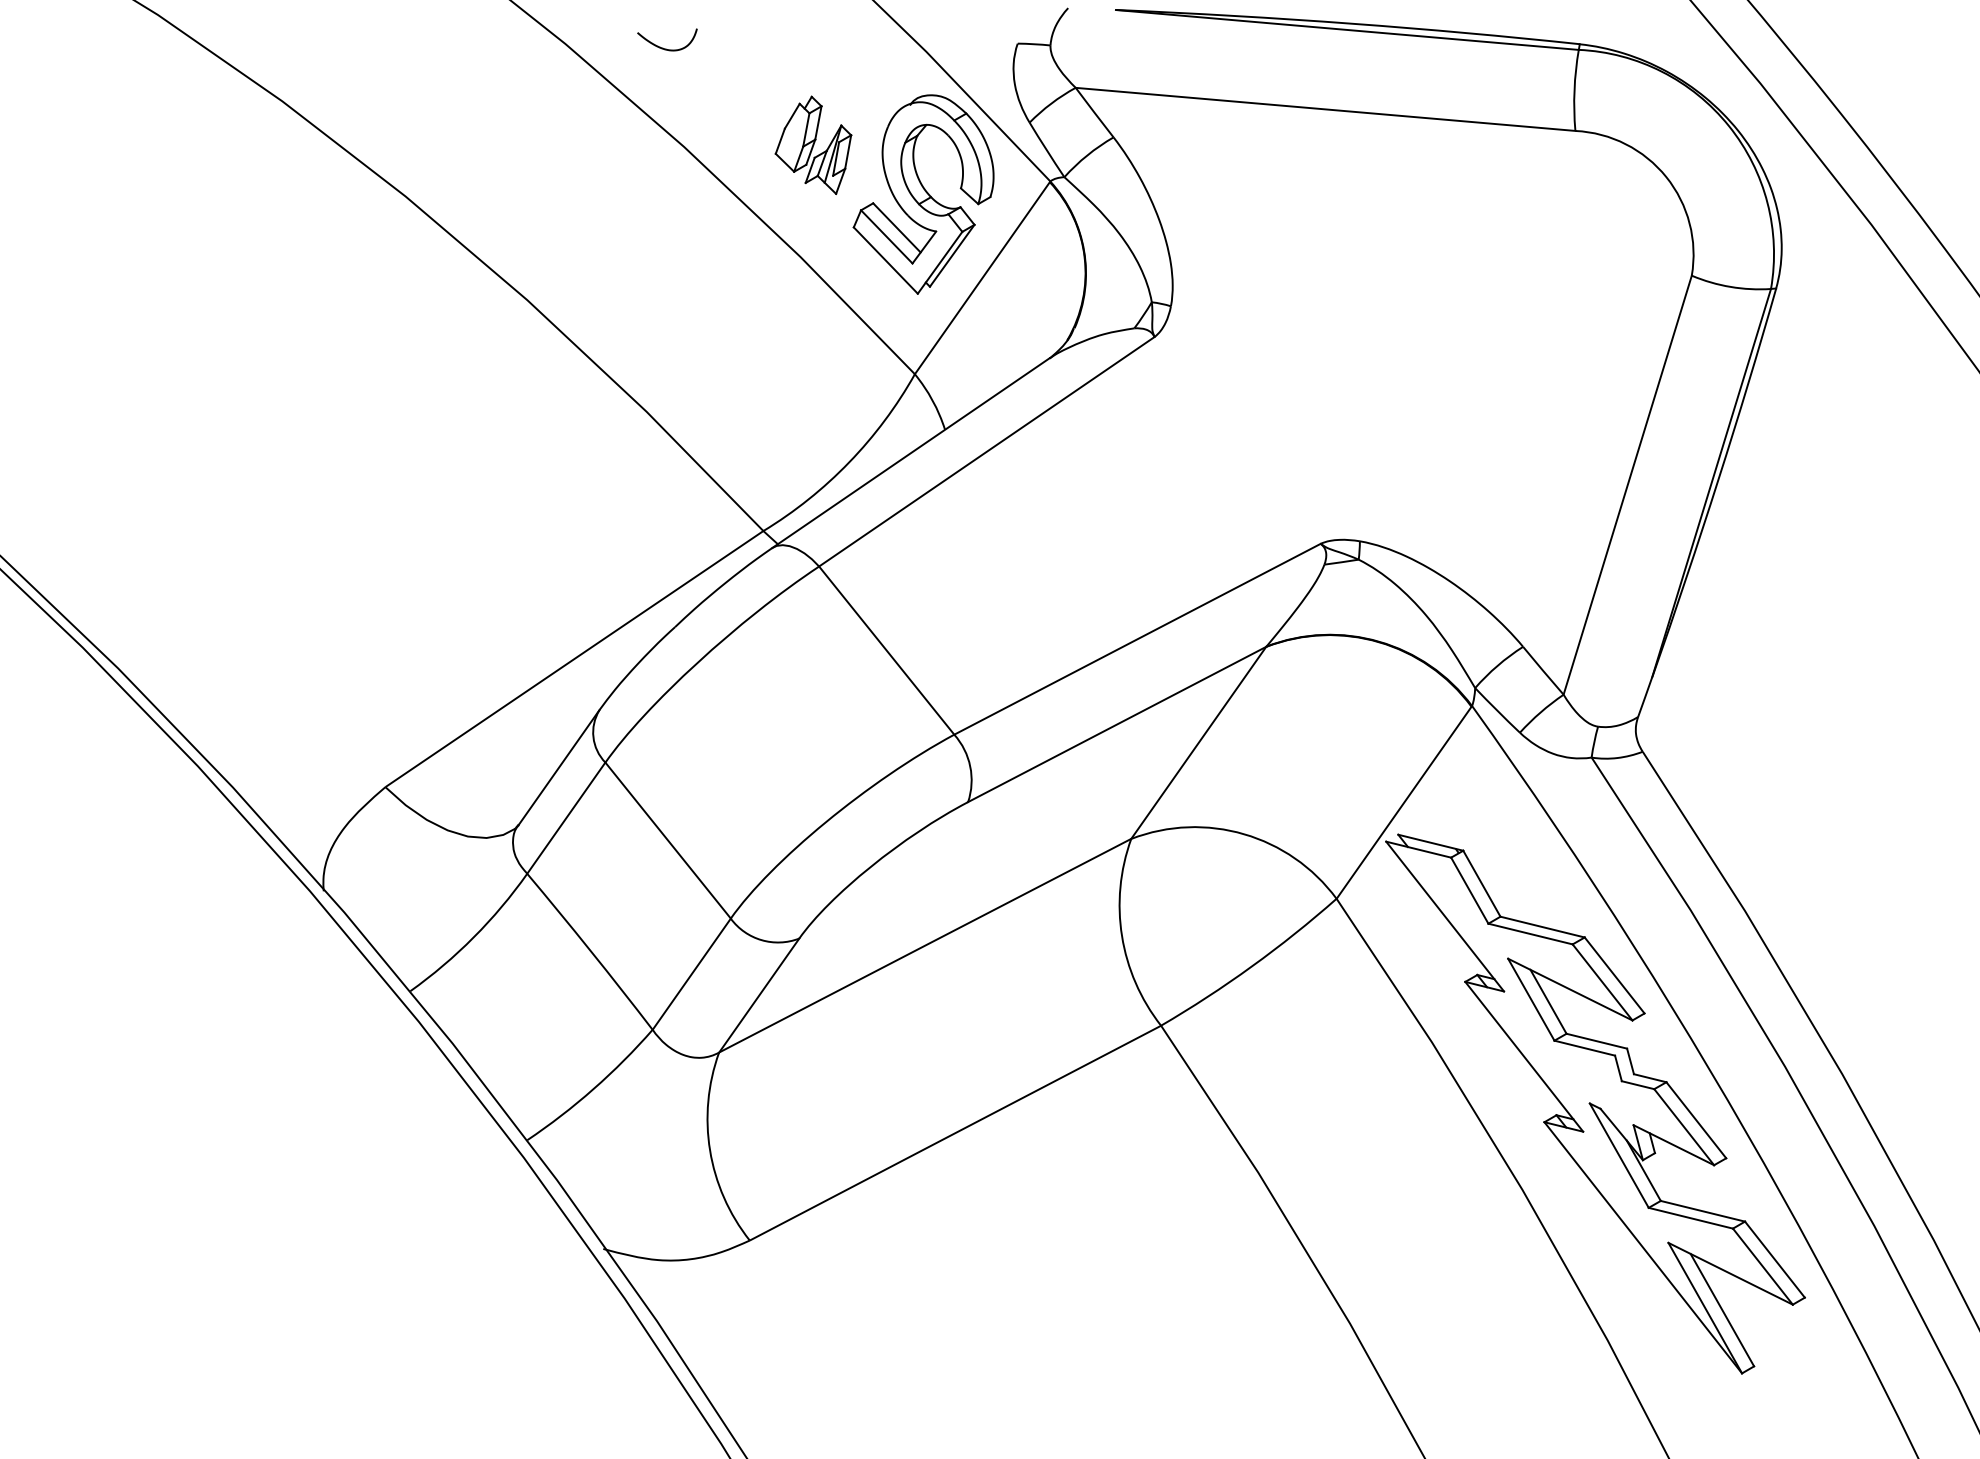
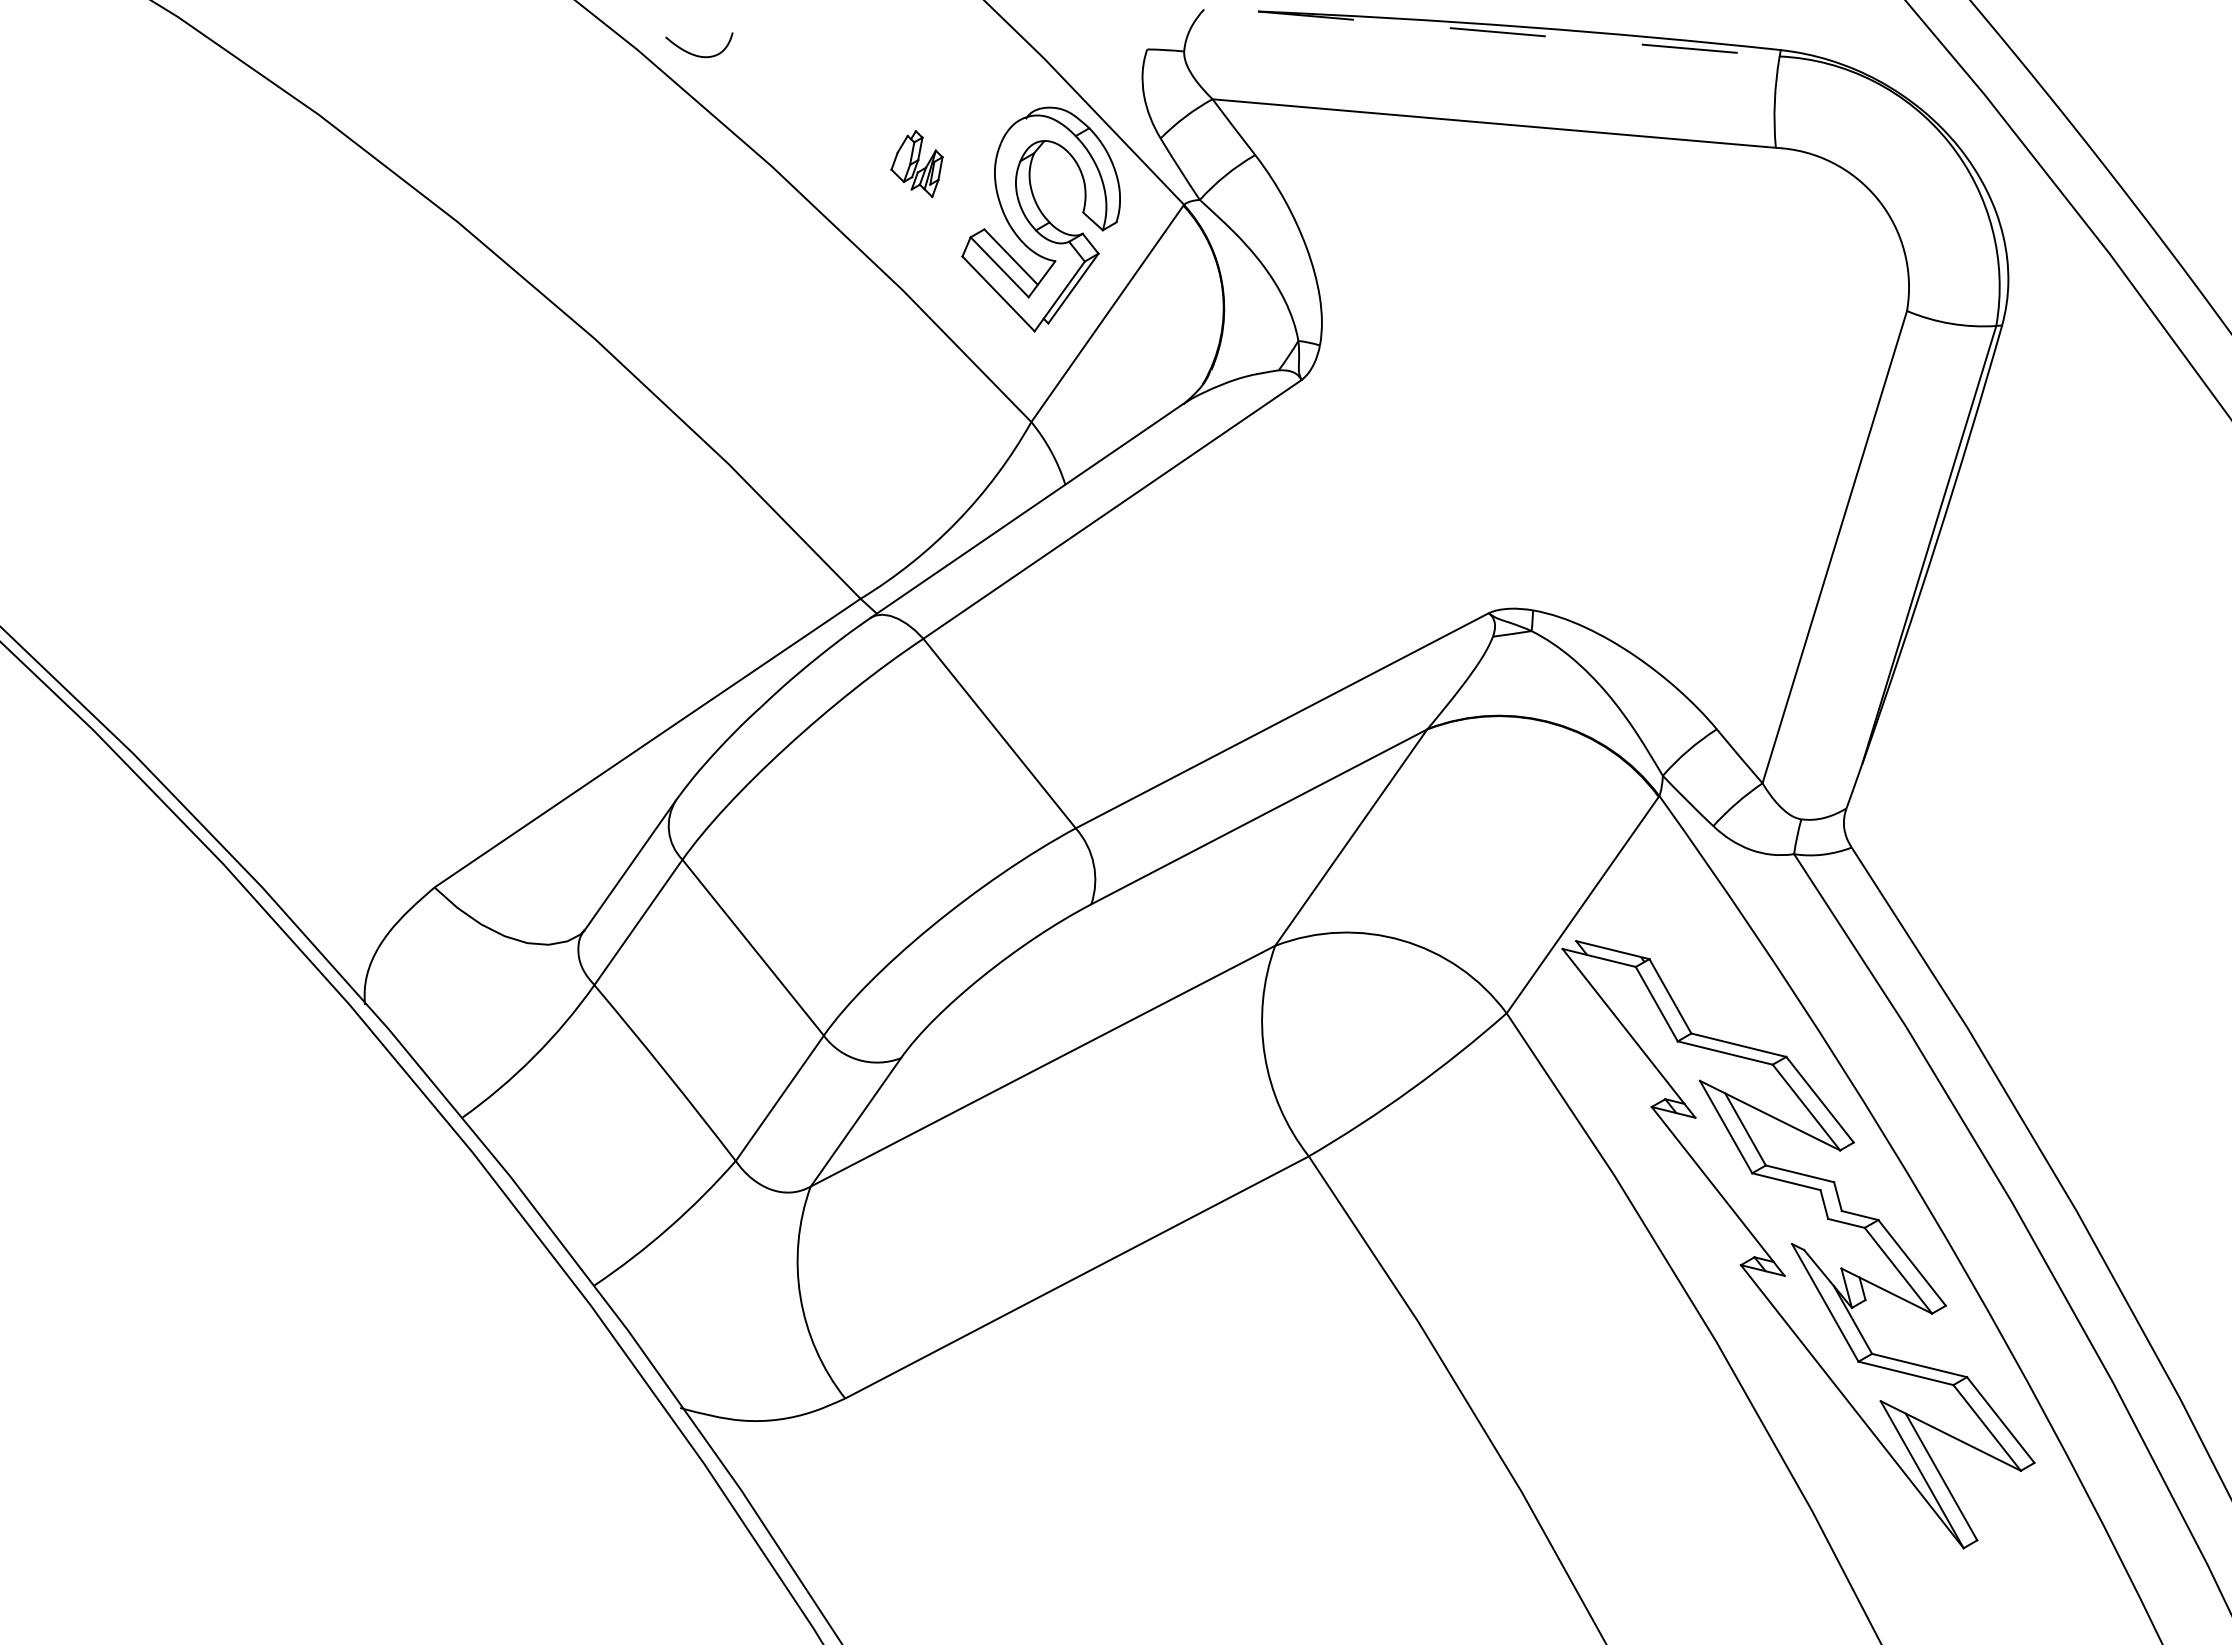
line: (1347, 30) -> (1518, 34), solid -> dashed
curve: (664, 48) -> (696, 54), moved
part: (813, 144) -> (916, 163), size x0.6

